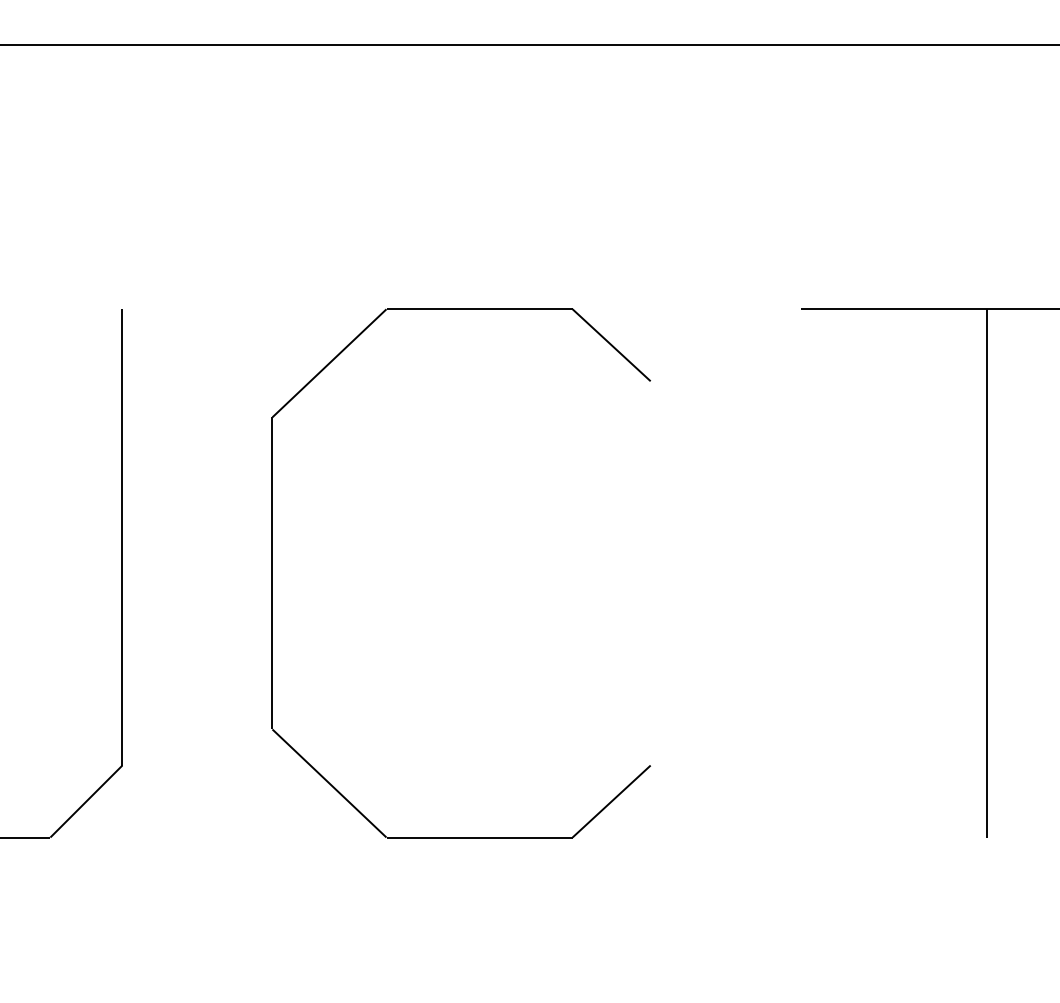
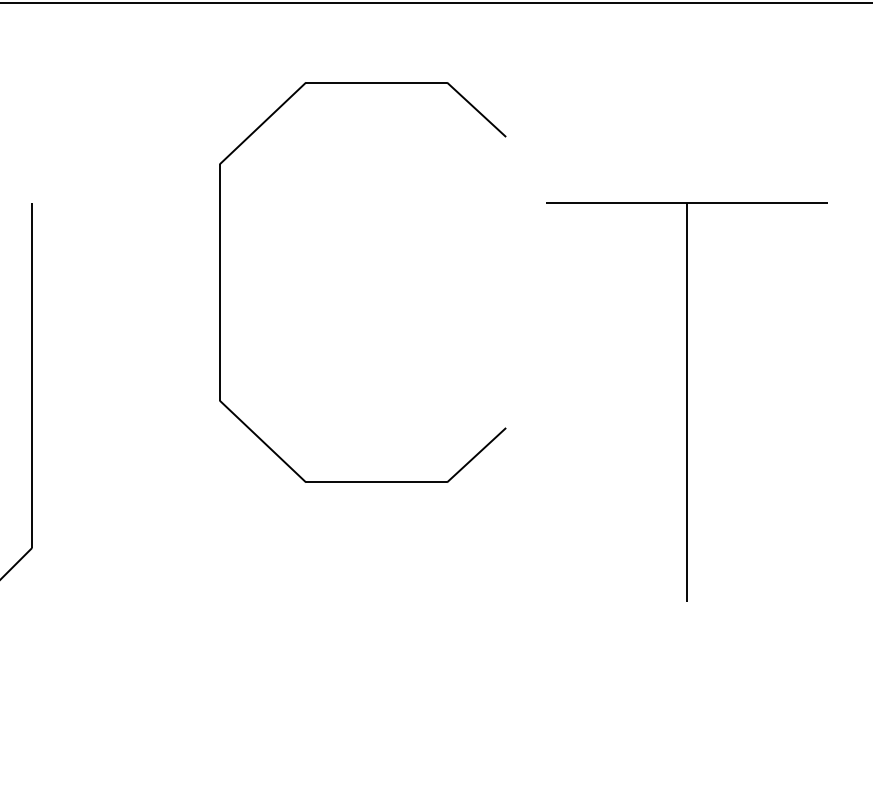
part: (273, 573) -> (220, 282), moved

